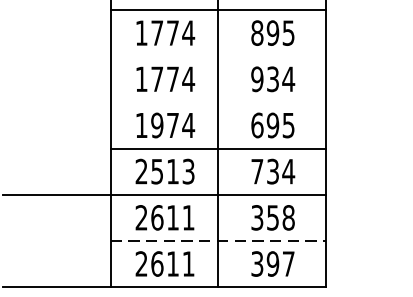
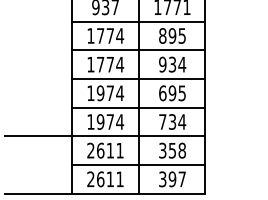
line: (218, 56) -> (138, 50), added
line: (218, 103) -> (138, 79), added
text: (165, 170) -> (105, 121), 2513 -> 1974
line: (218, 241) -> (138, 165), dashed -> solid

